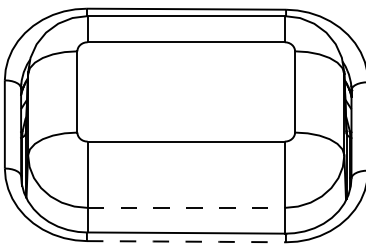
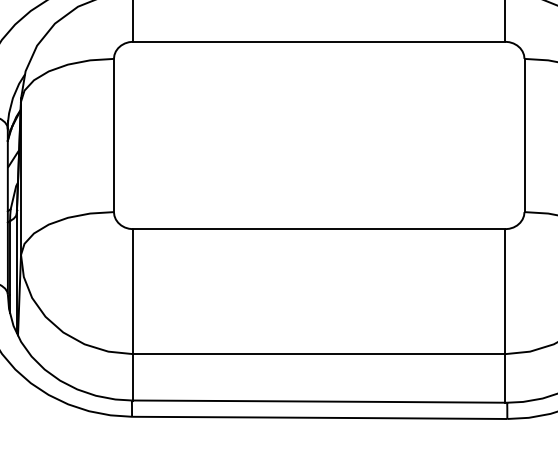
line: (186, 207) -> (319, 353), dashed -> solid
line: (186, 241) -> (319, 417), dashed -> solid

